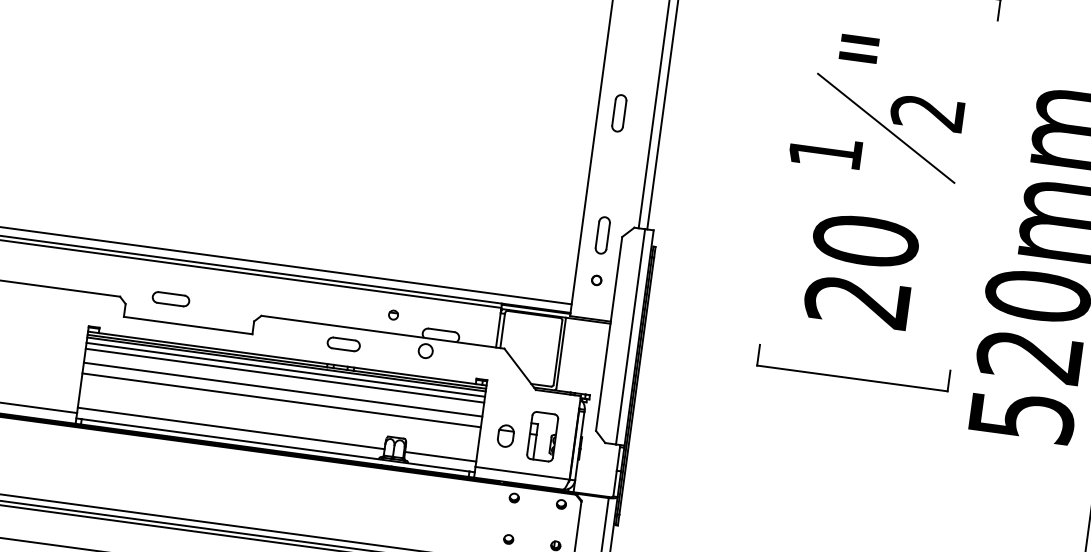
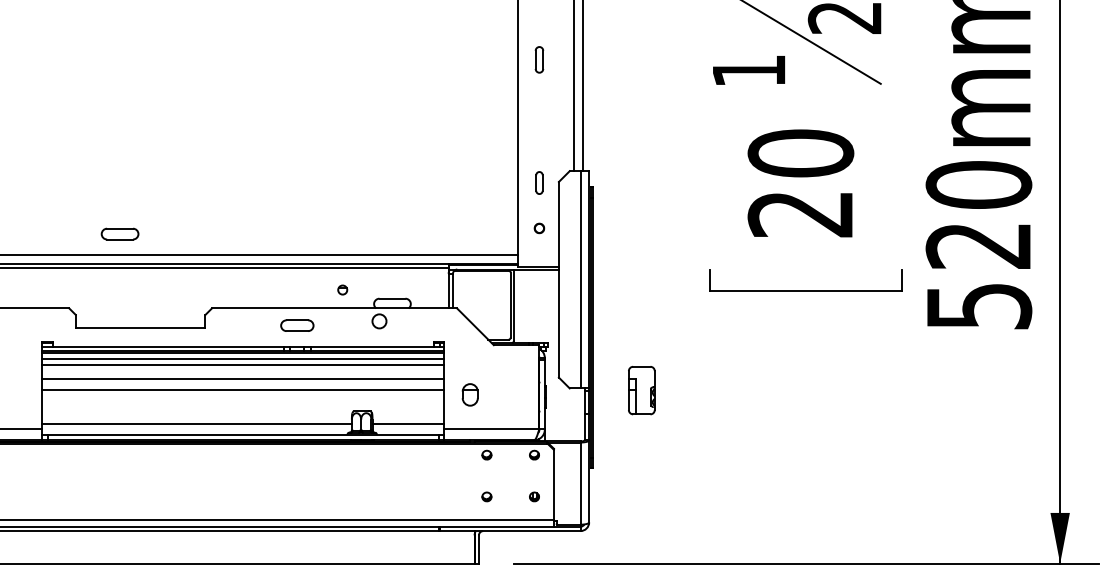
part: (619, 113) -> (539, 59), size x0.7
part: (602, 234) -> (539, 182), size x0.6
part: (170, 298) -> (119, 233), moved
part: (542, 436) -> (641, 390), moved

